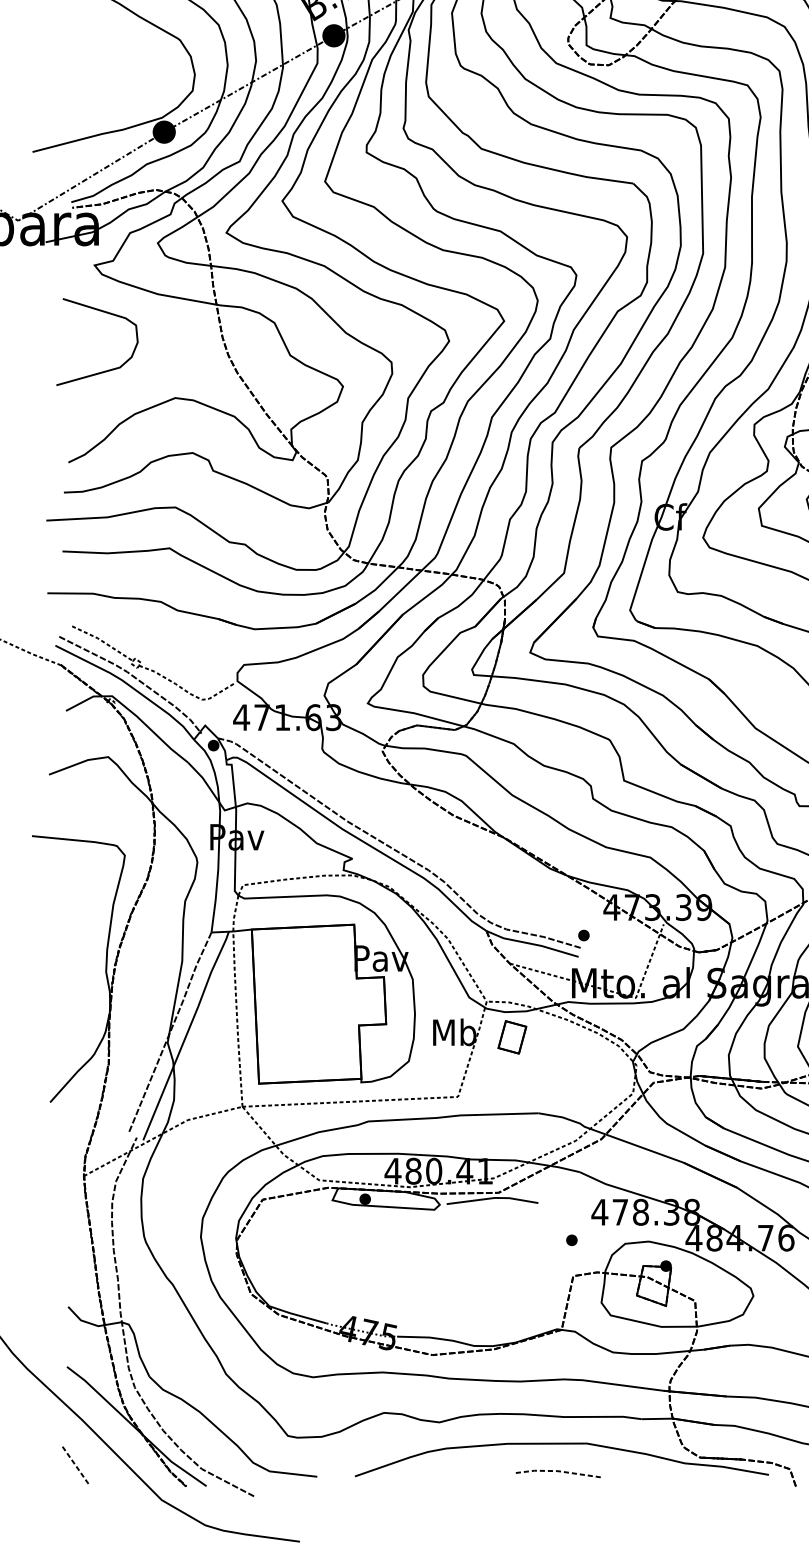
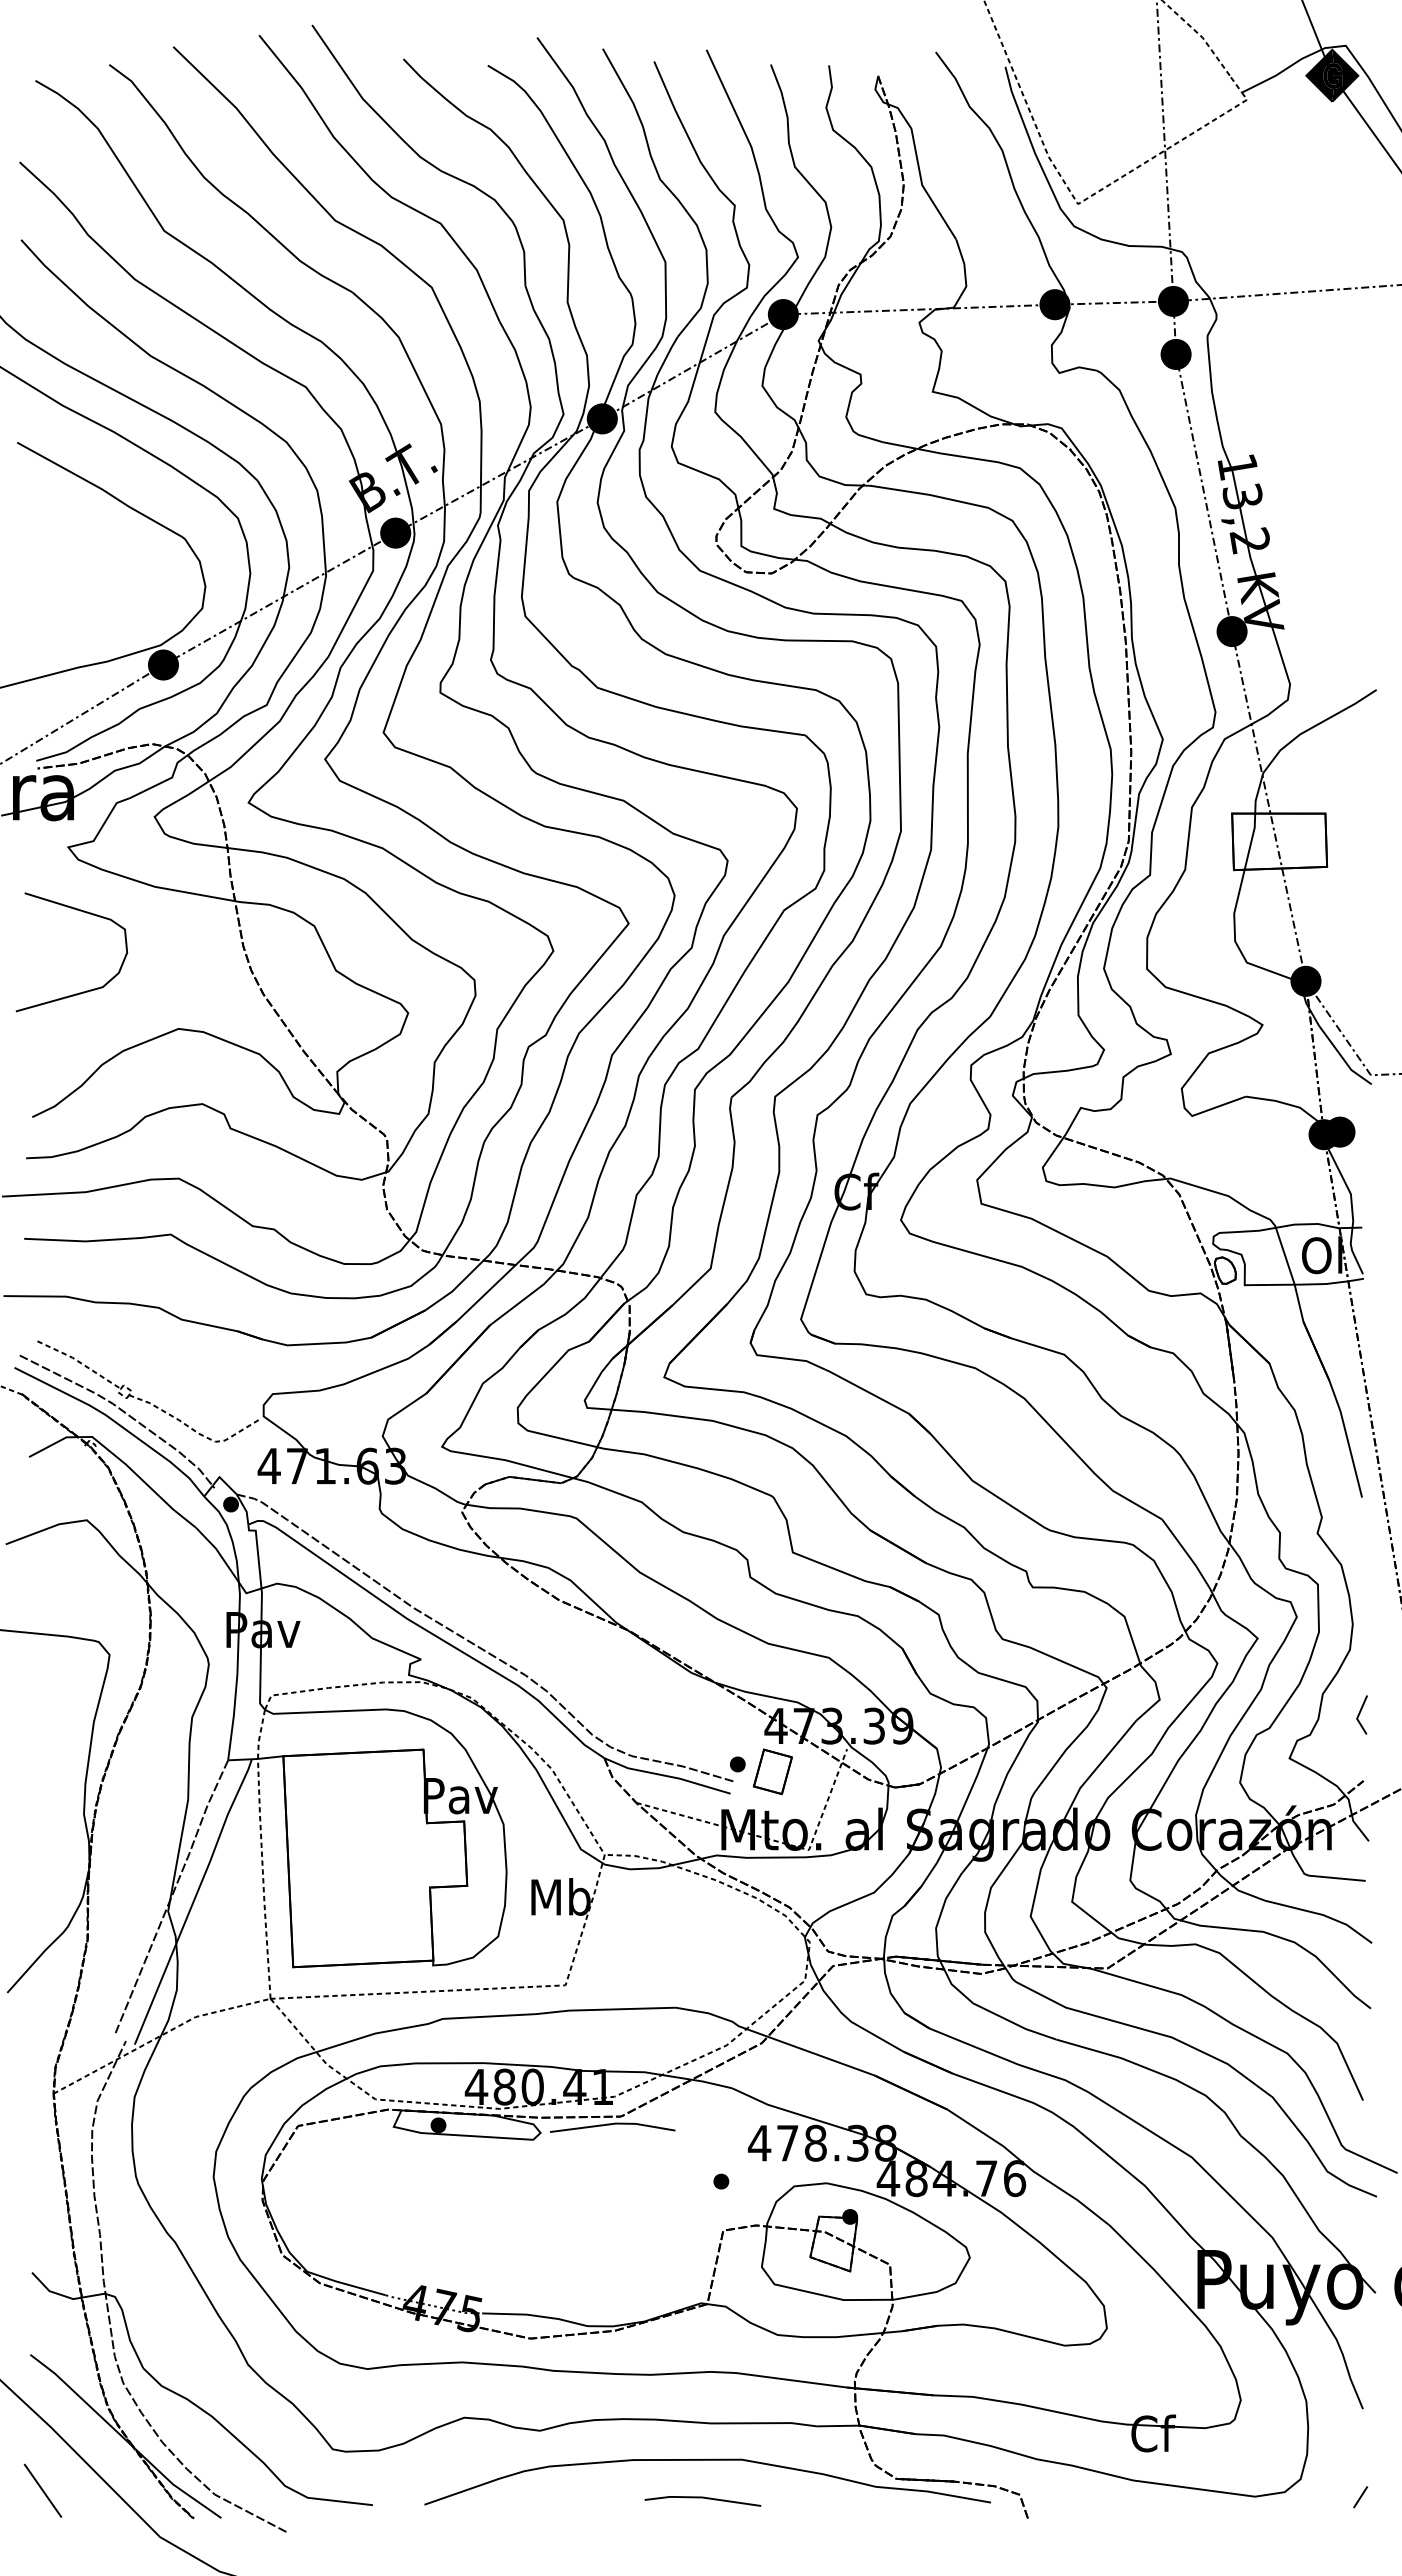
part: (512, 1037) -> (772, 1771), moved
line: (76, 1466) -> (43, 2490), dashed -> solid
line: (558, 1471) -> (702, 2497), dashed -> solid

